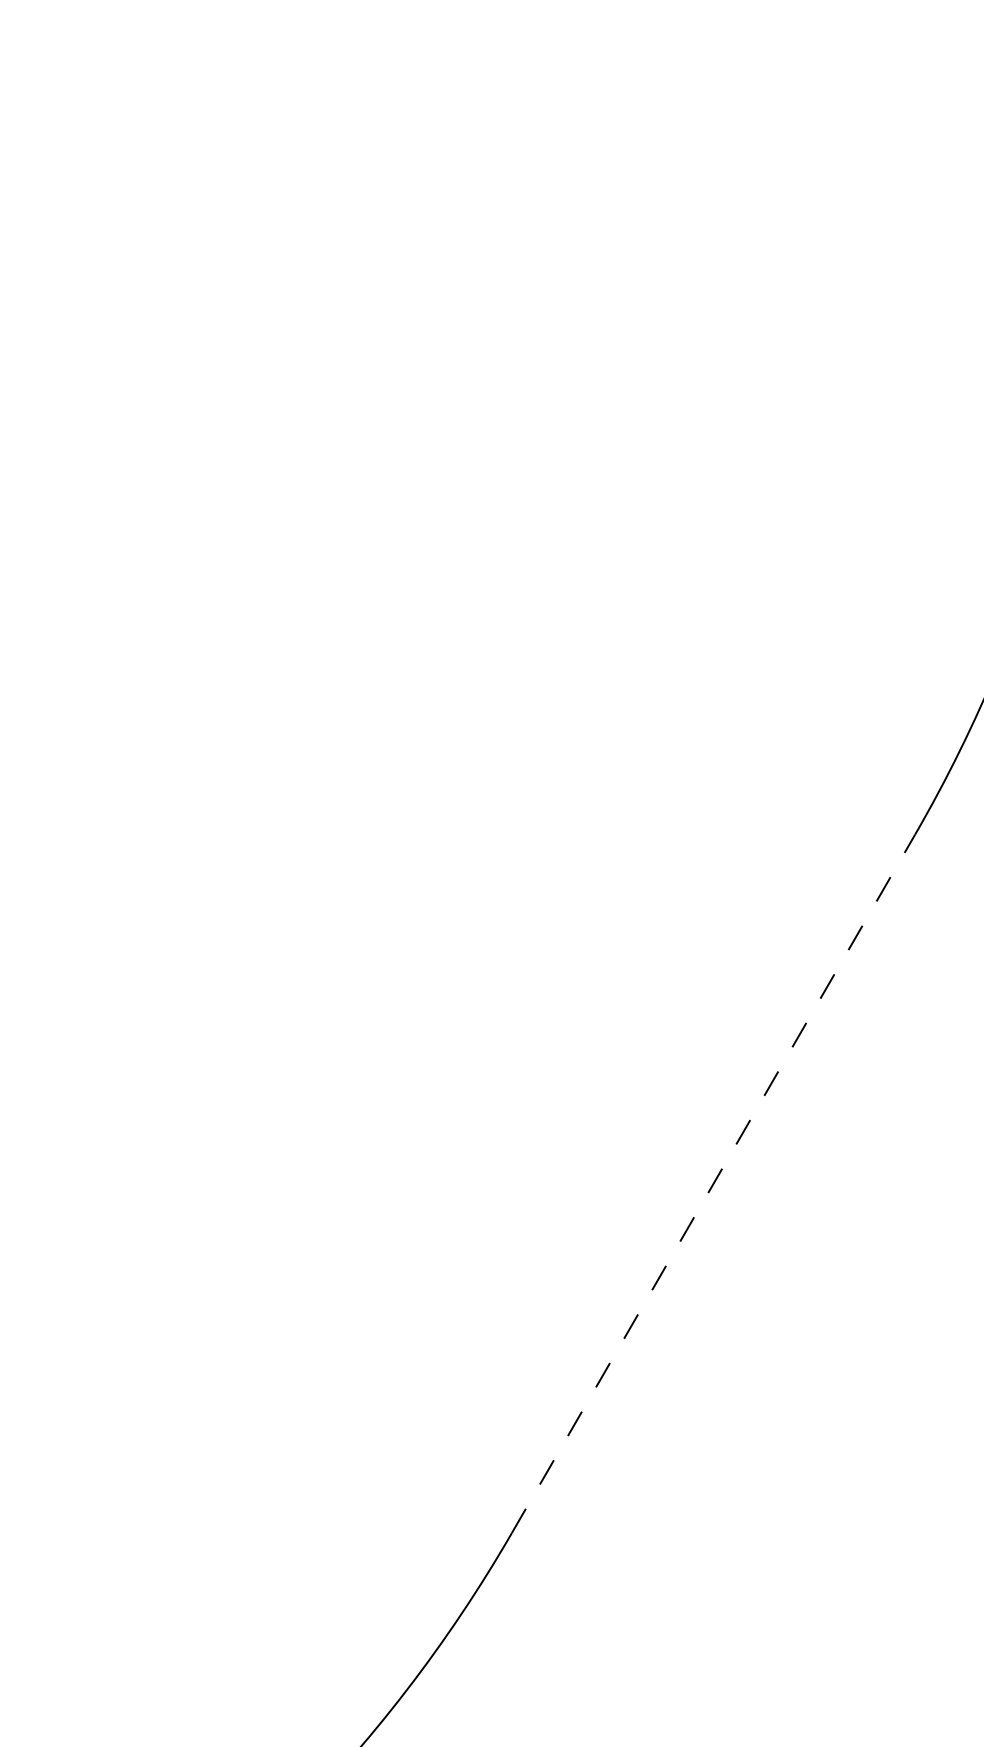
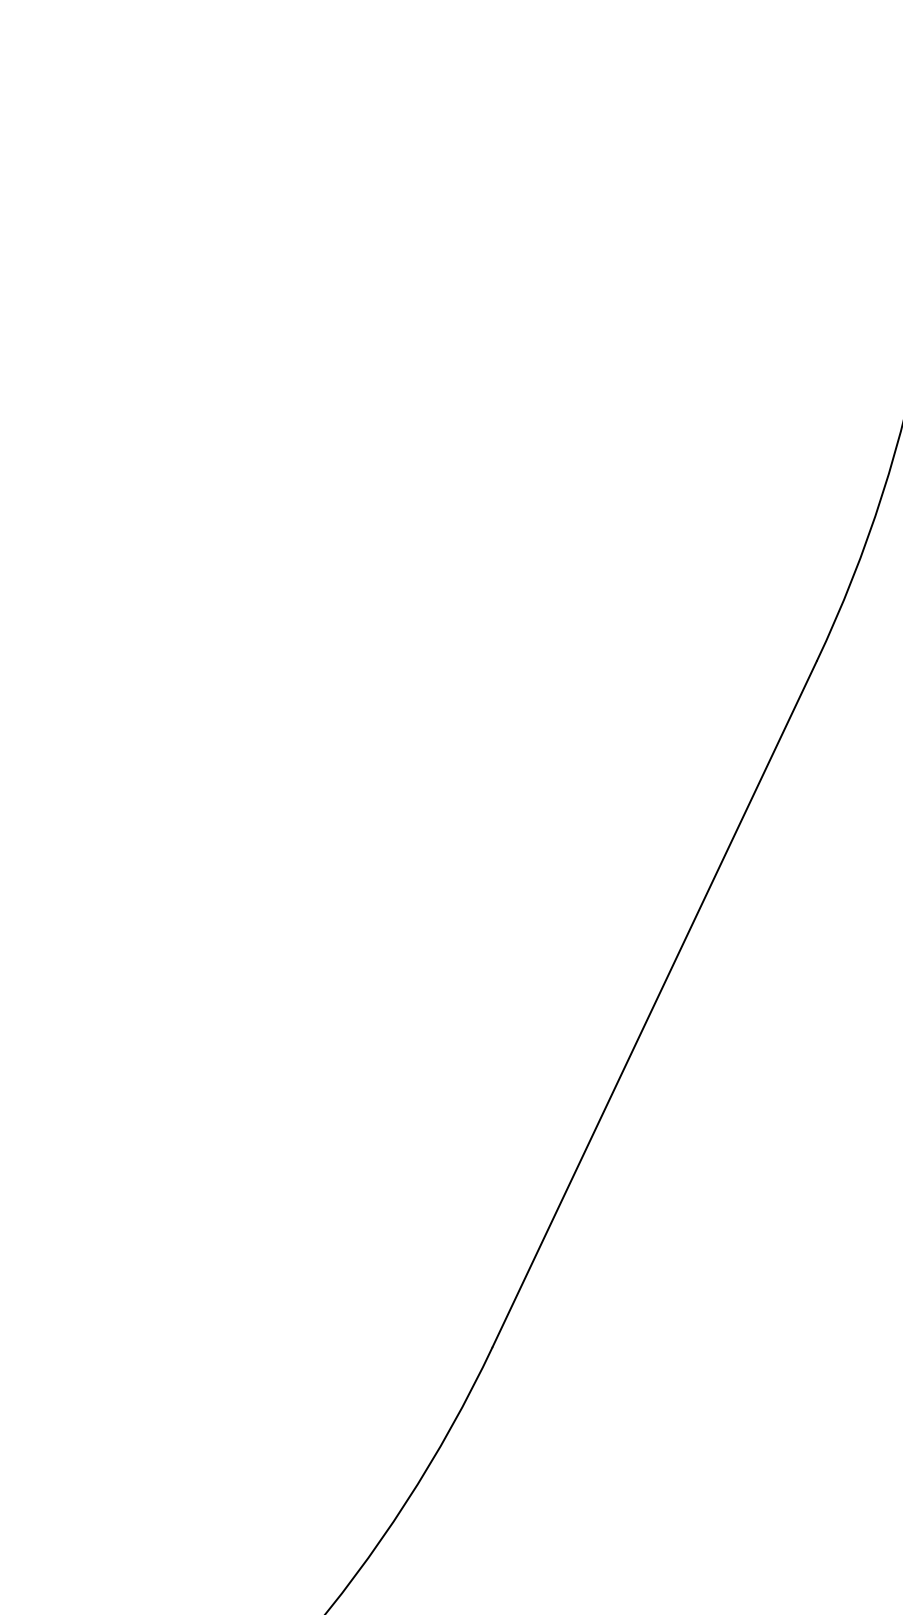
line: (713, 1183) -> (654, 1003), dashed -> solid

